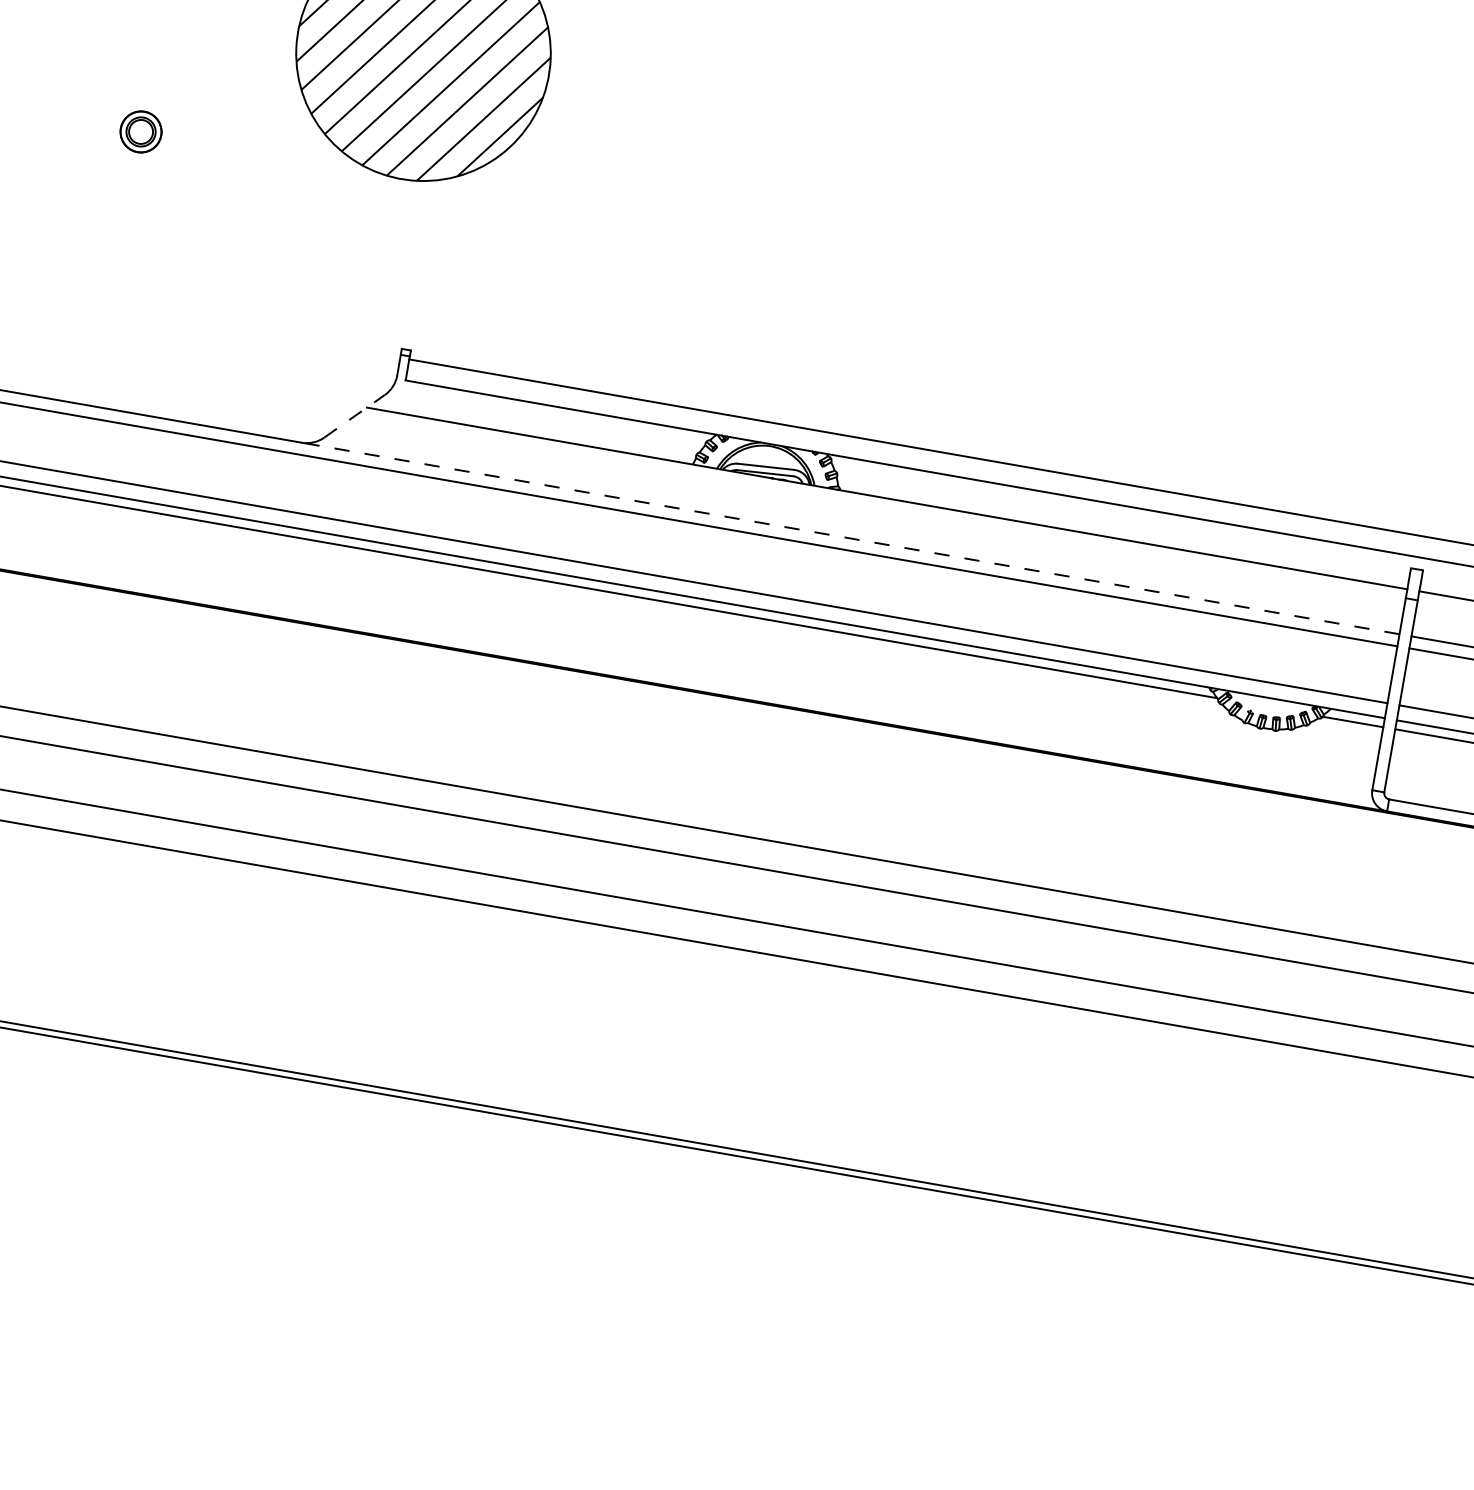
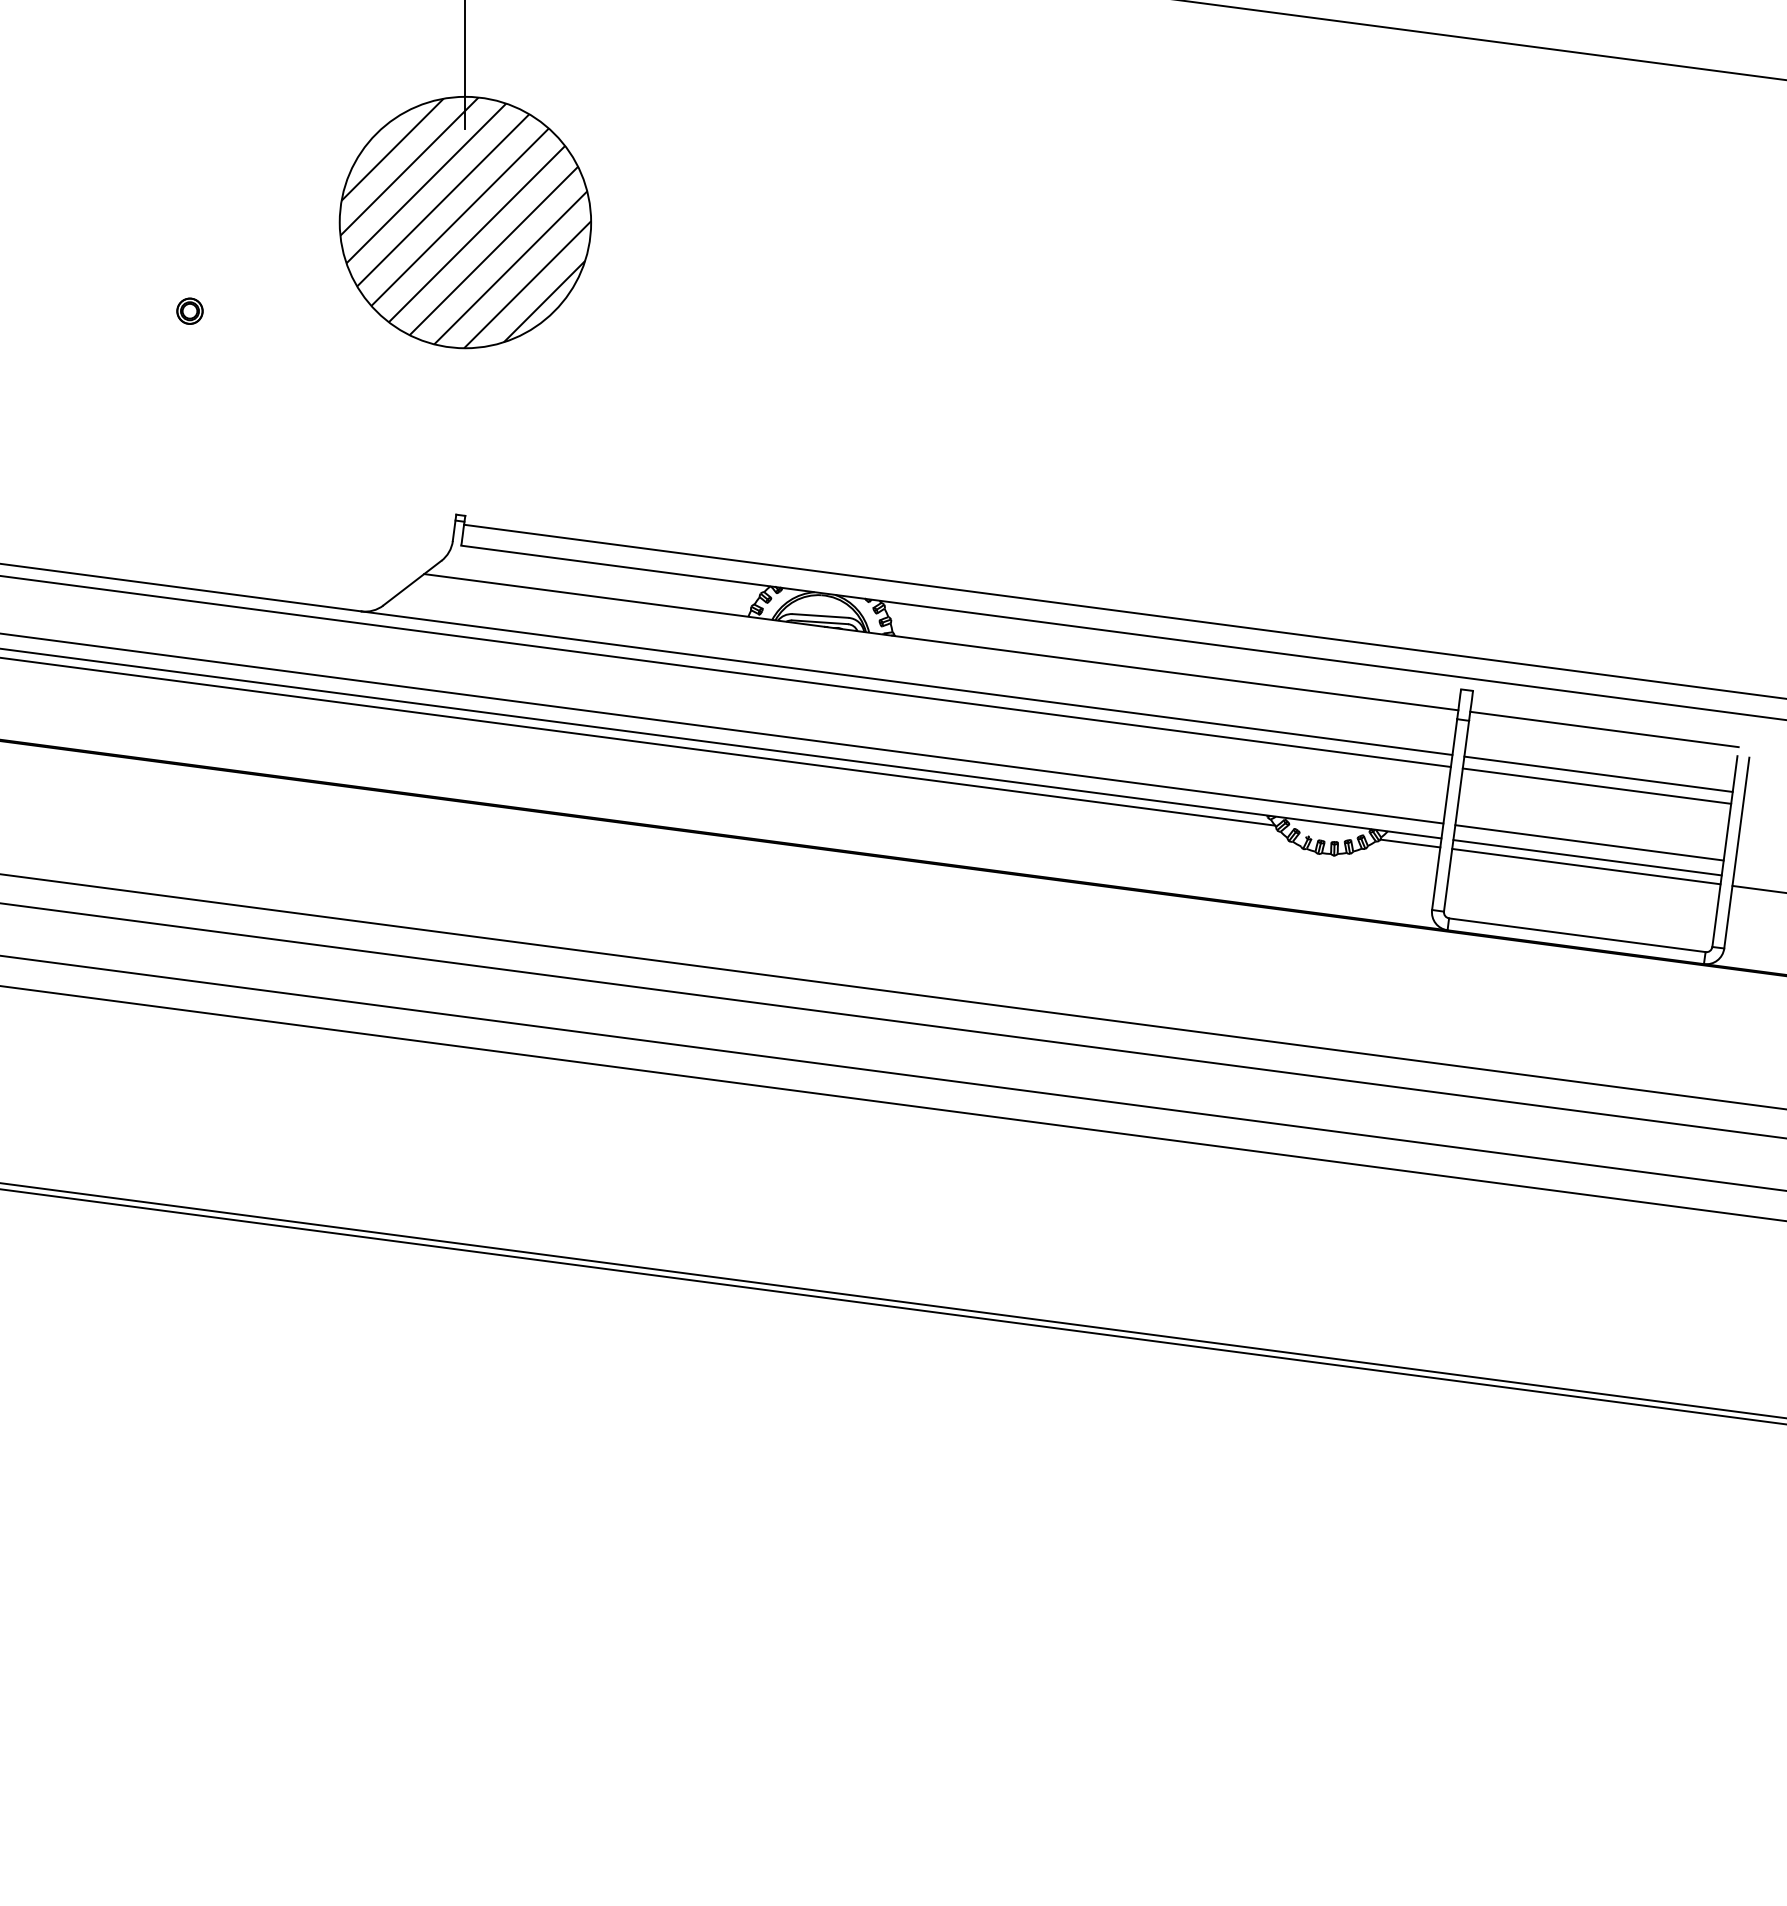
part: (140, 131) -> (189, 310), size x0.62
line: (354, 415) -> (412, 582), dashed -> solid
line: (850, 538) -> (906, 683), dashed -> solid

